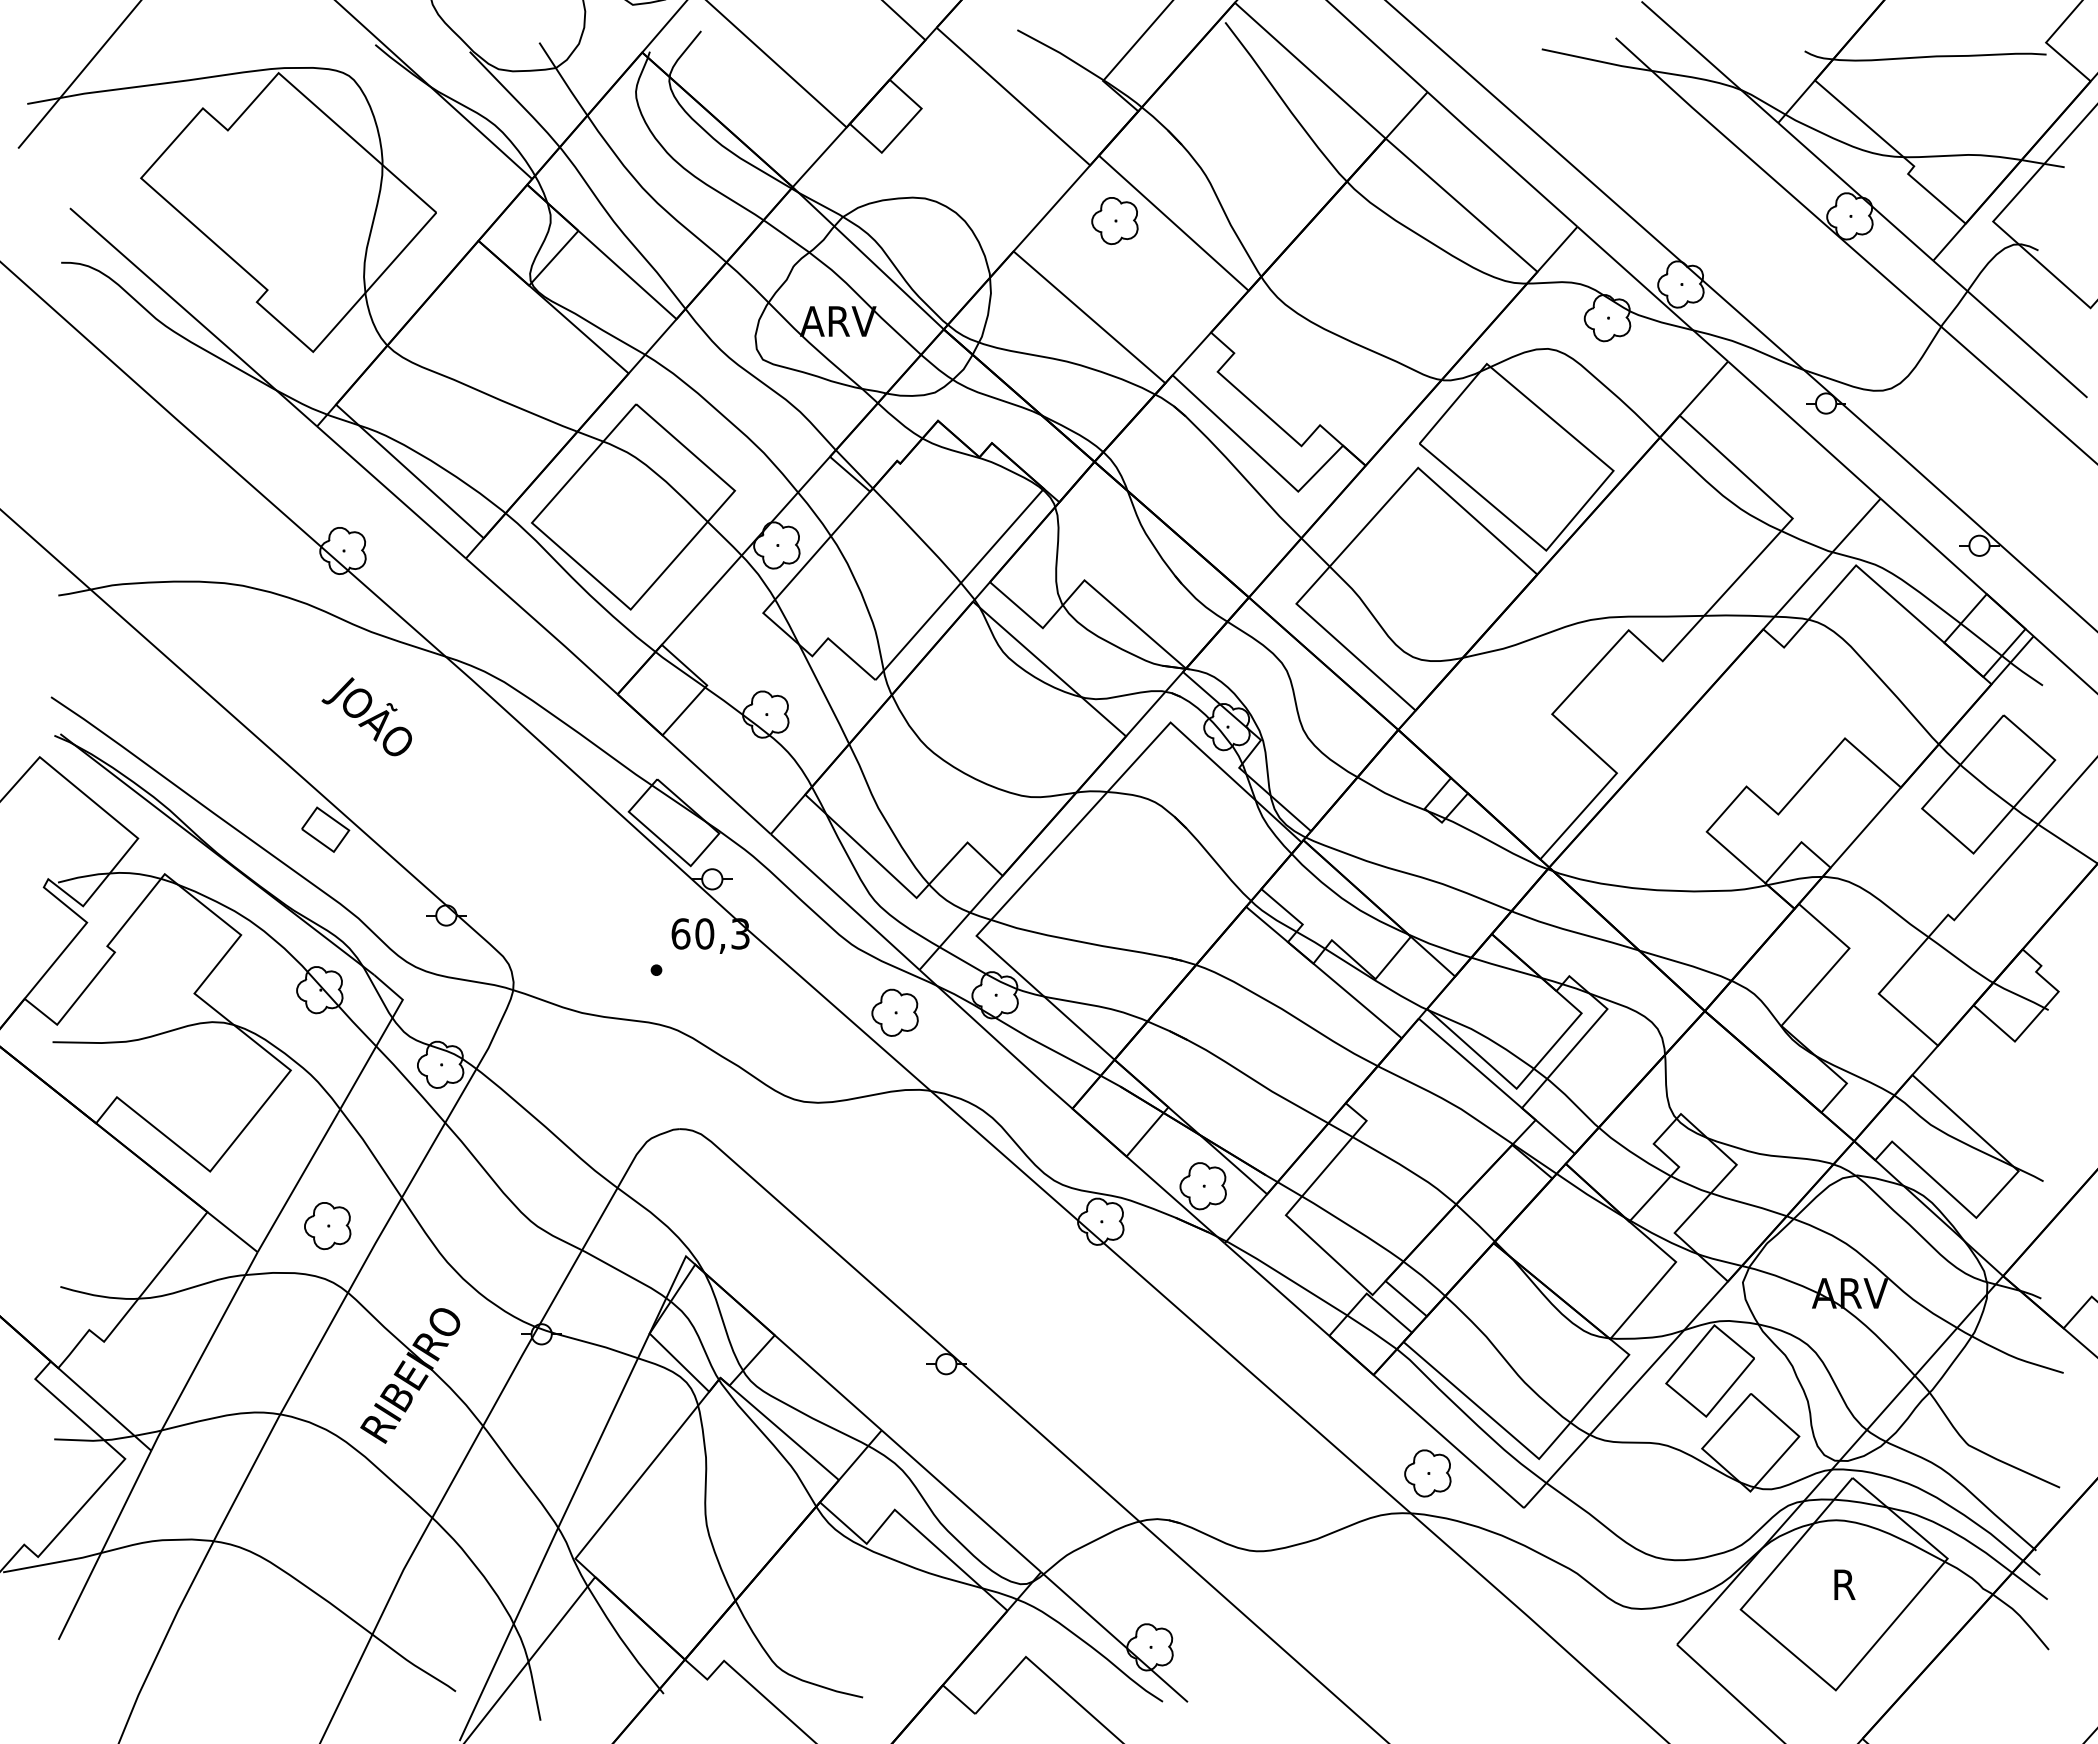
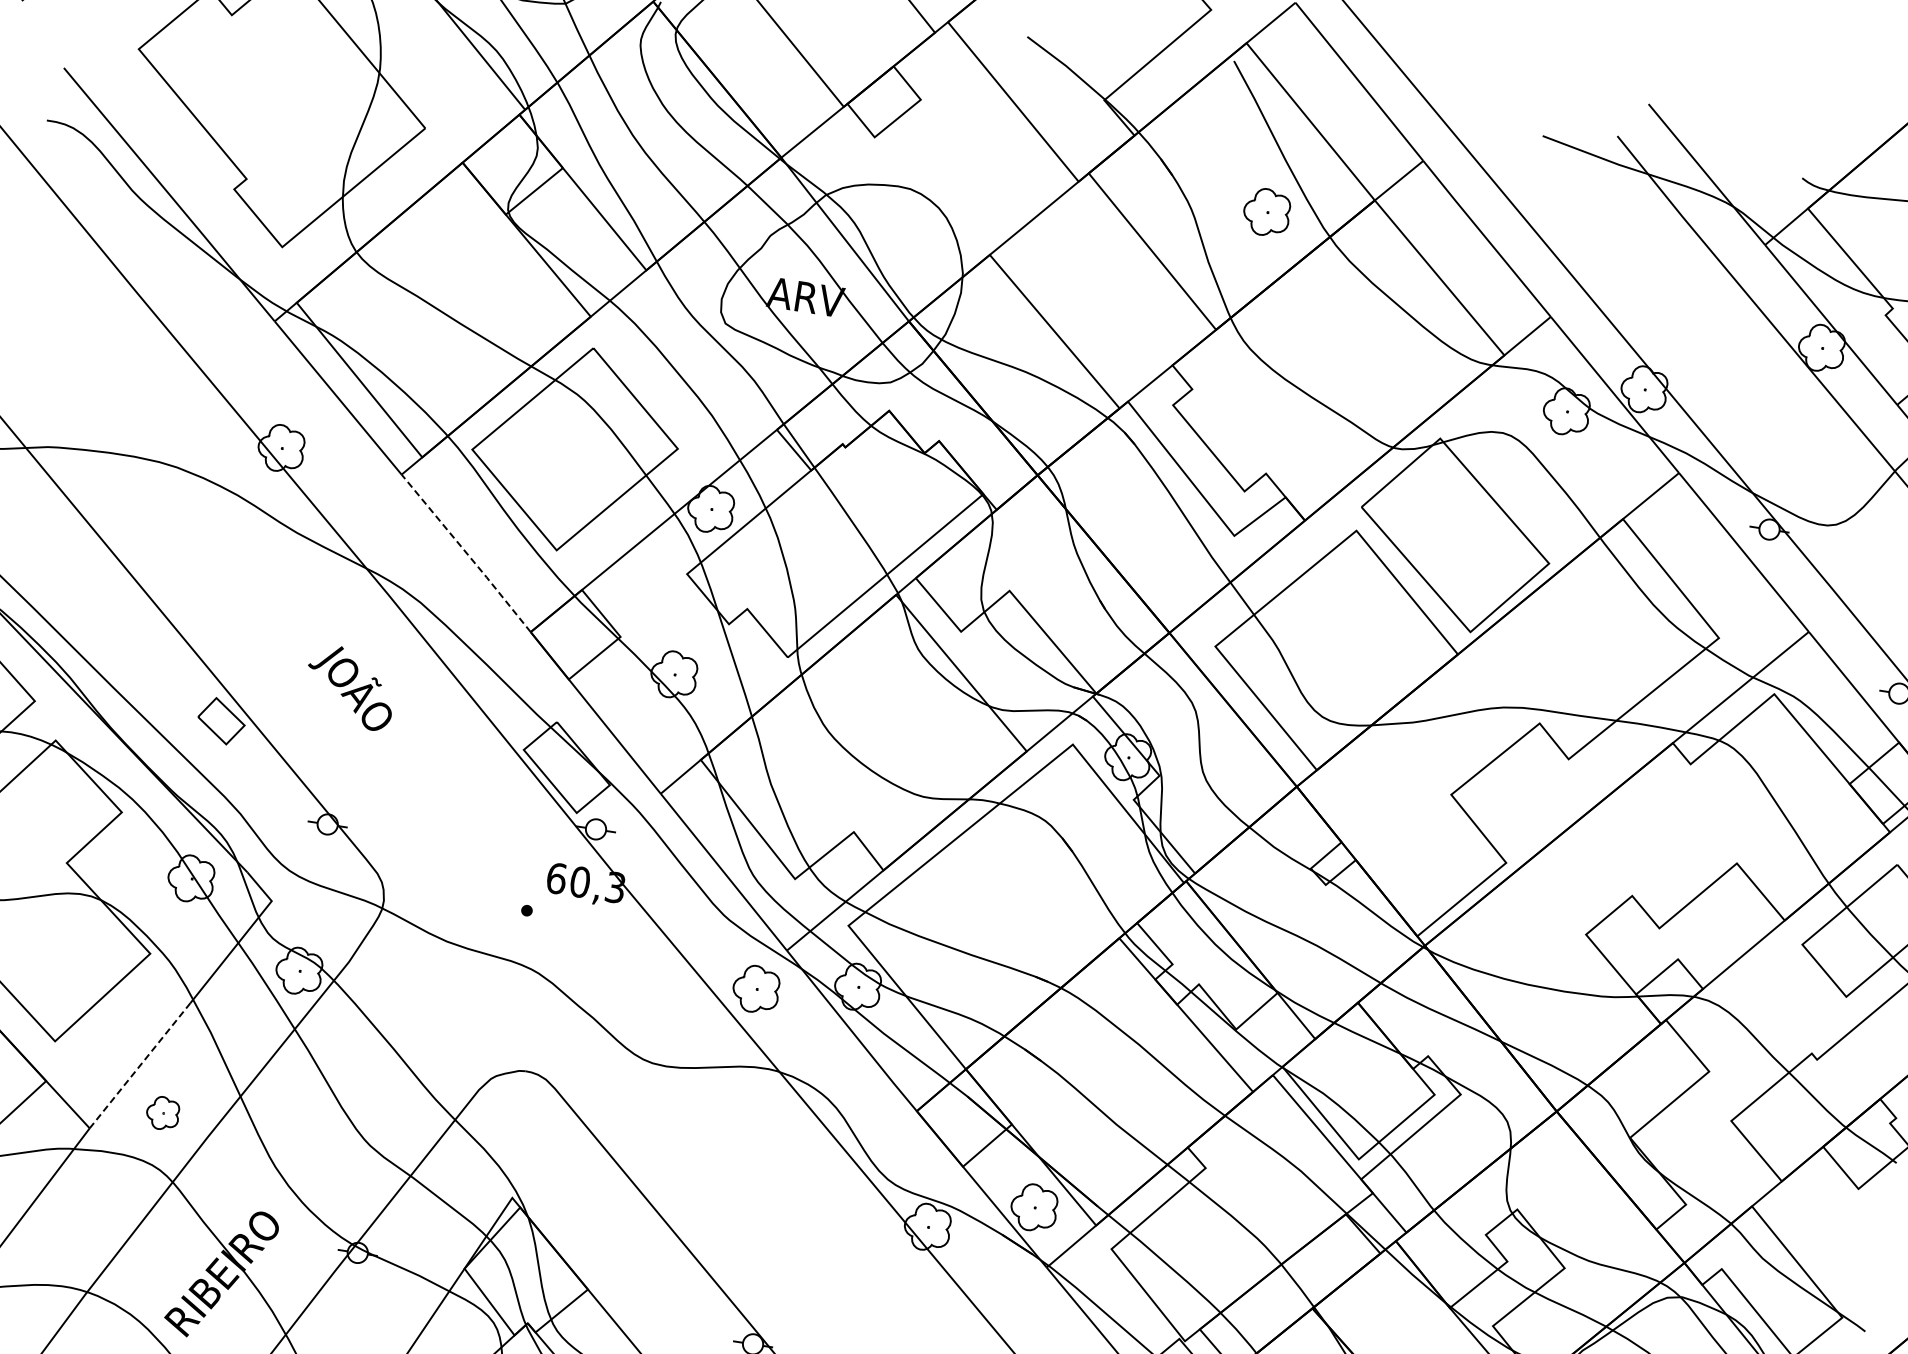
part: (1114, 220) -> (1266, 211), moved
line: (542, 626) -> (466, 553), solid -> dashed
text: (366, 716) -> (350, 687), moved
line: (297, 1183) -> (139, 1066), solid -> dashed
part: (327, 1226) -> (162, 1113), size x0.7

